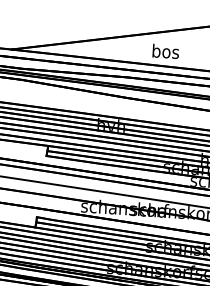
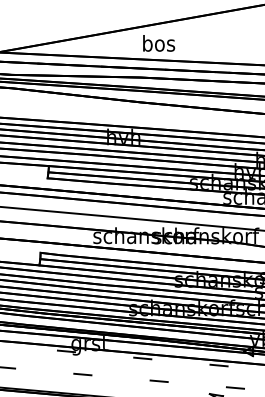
text: (166, 51) -> (159, 43), moved

